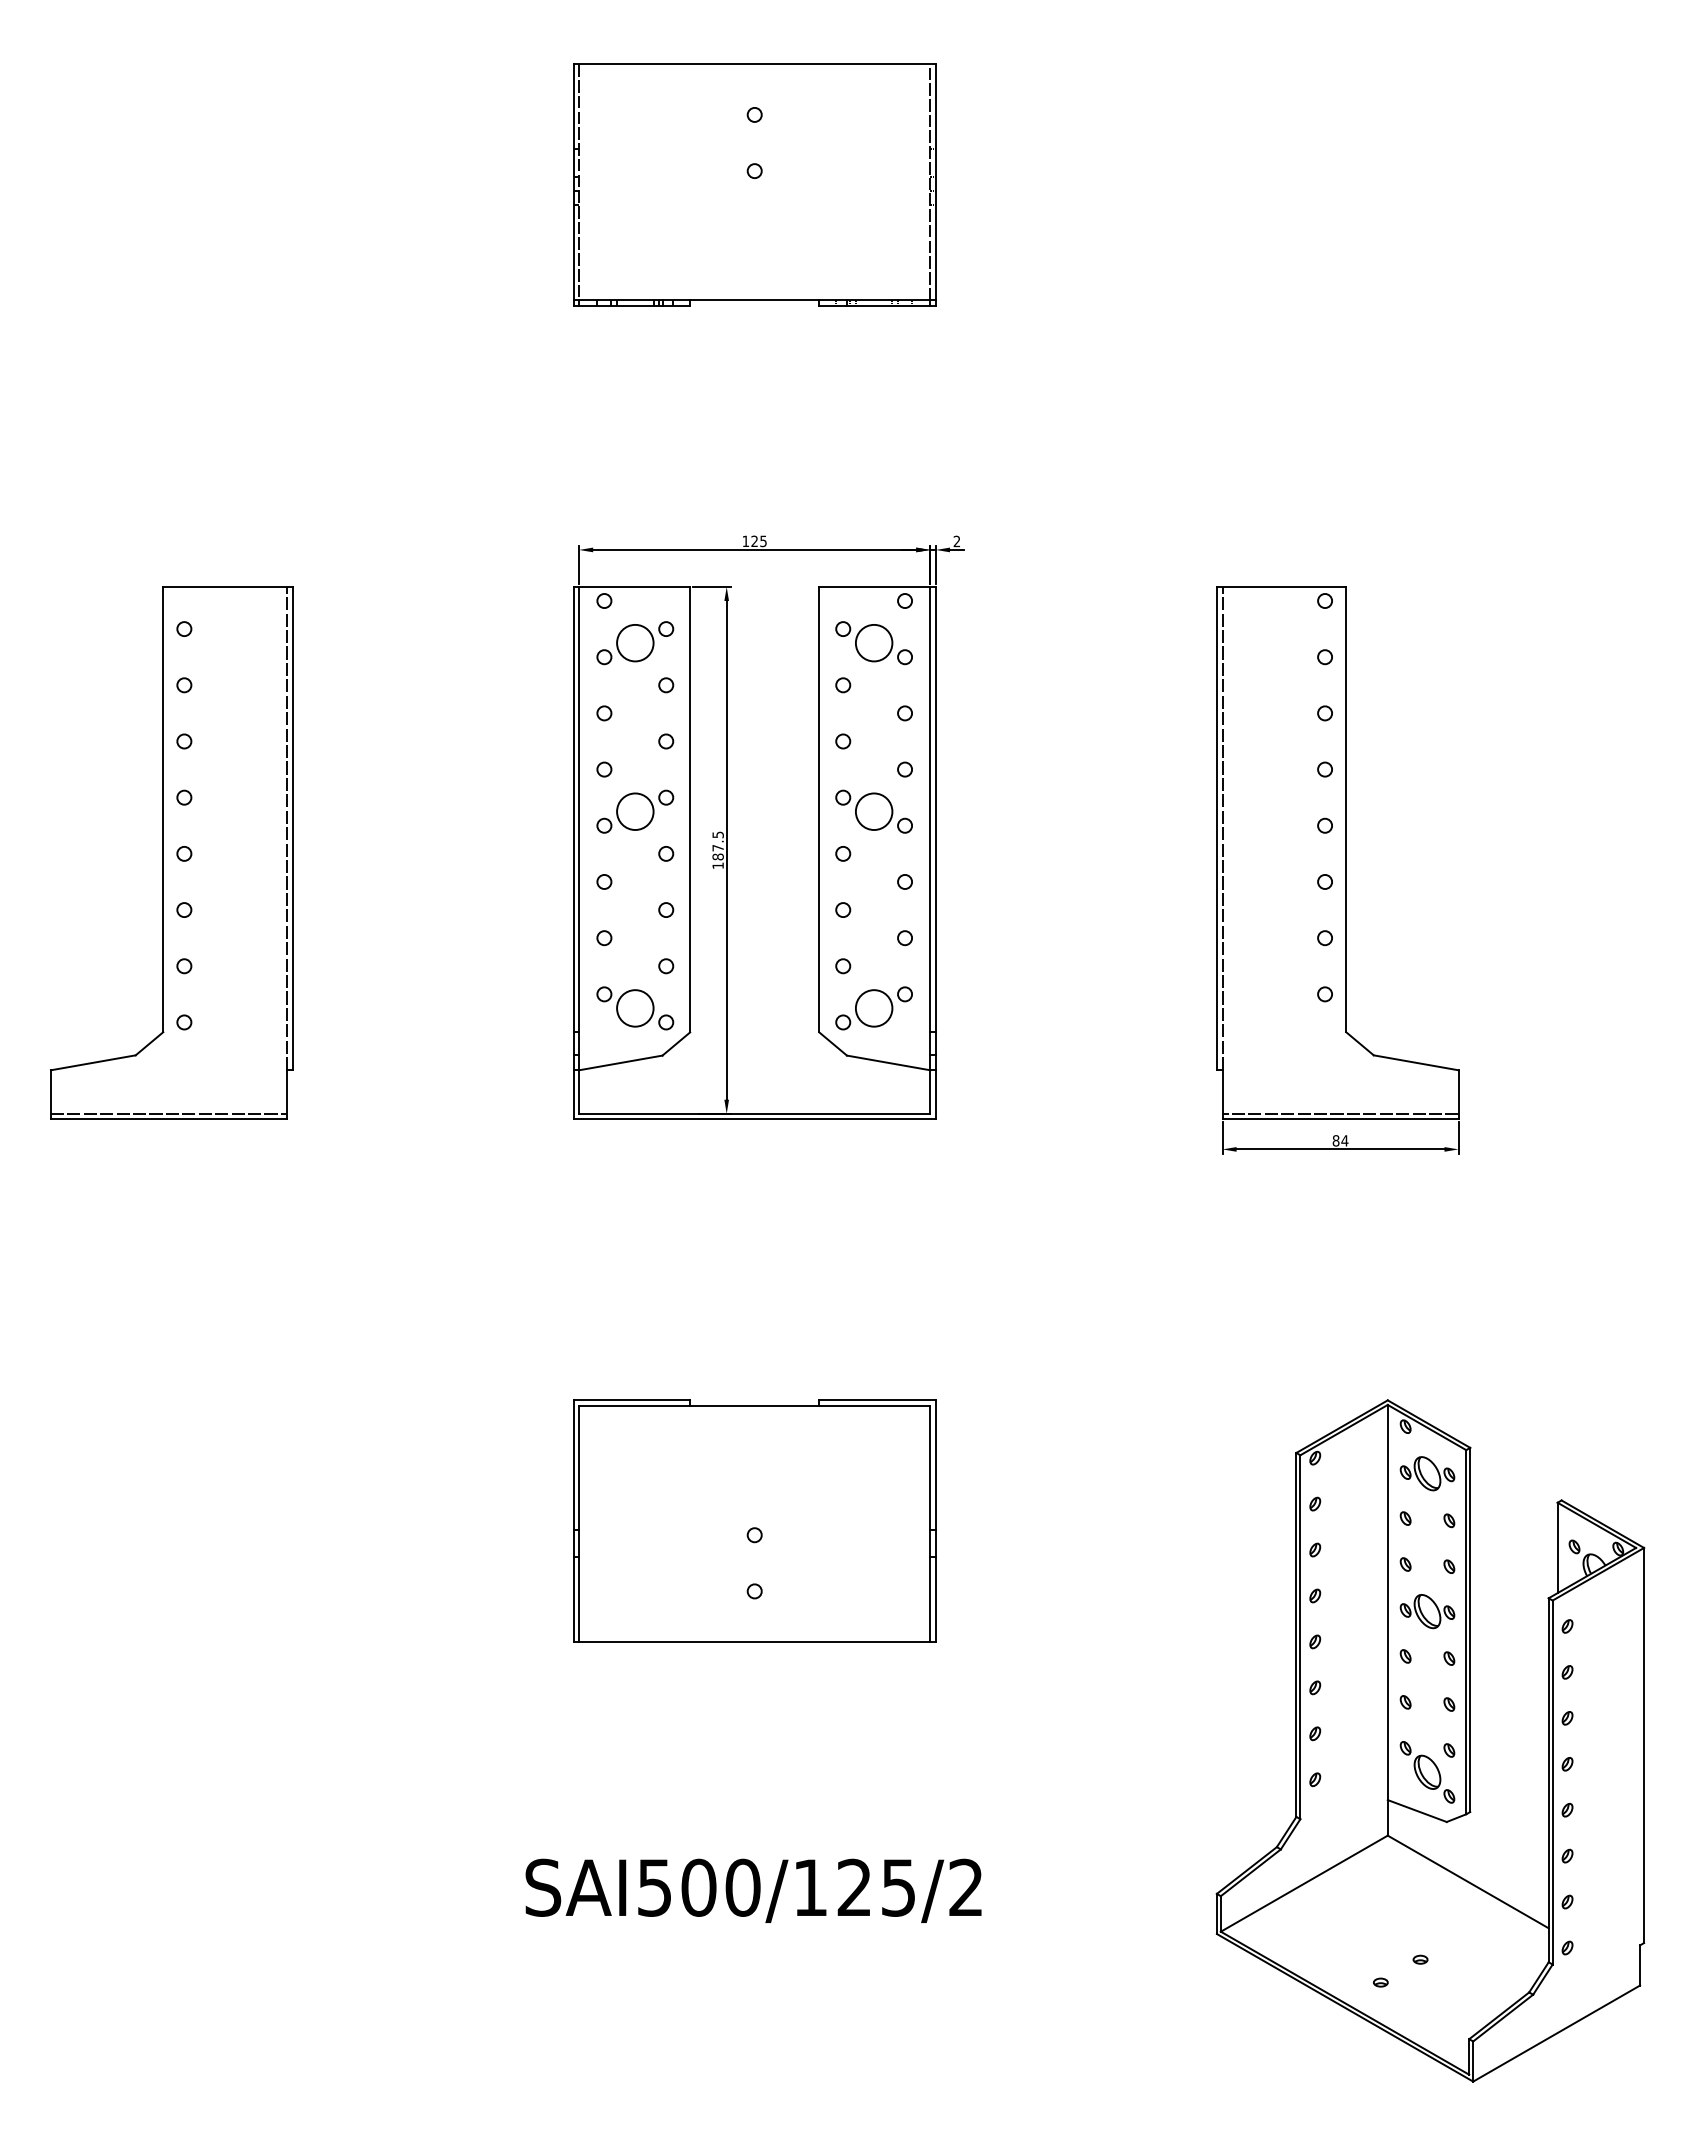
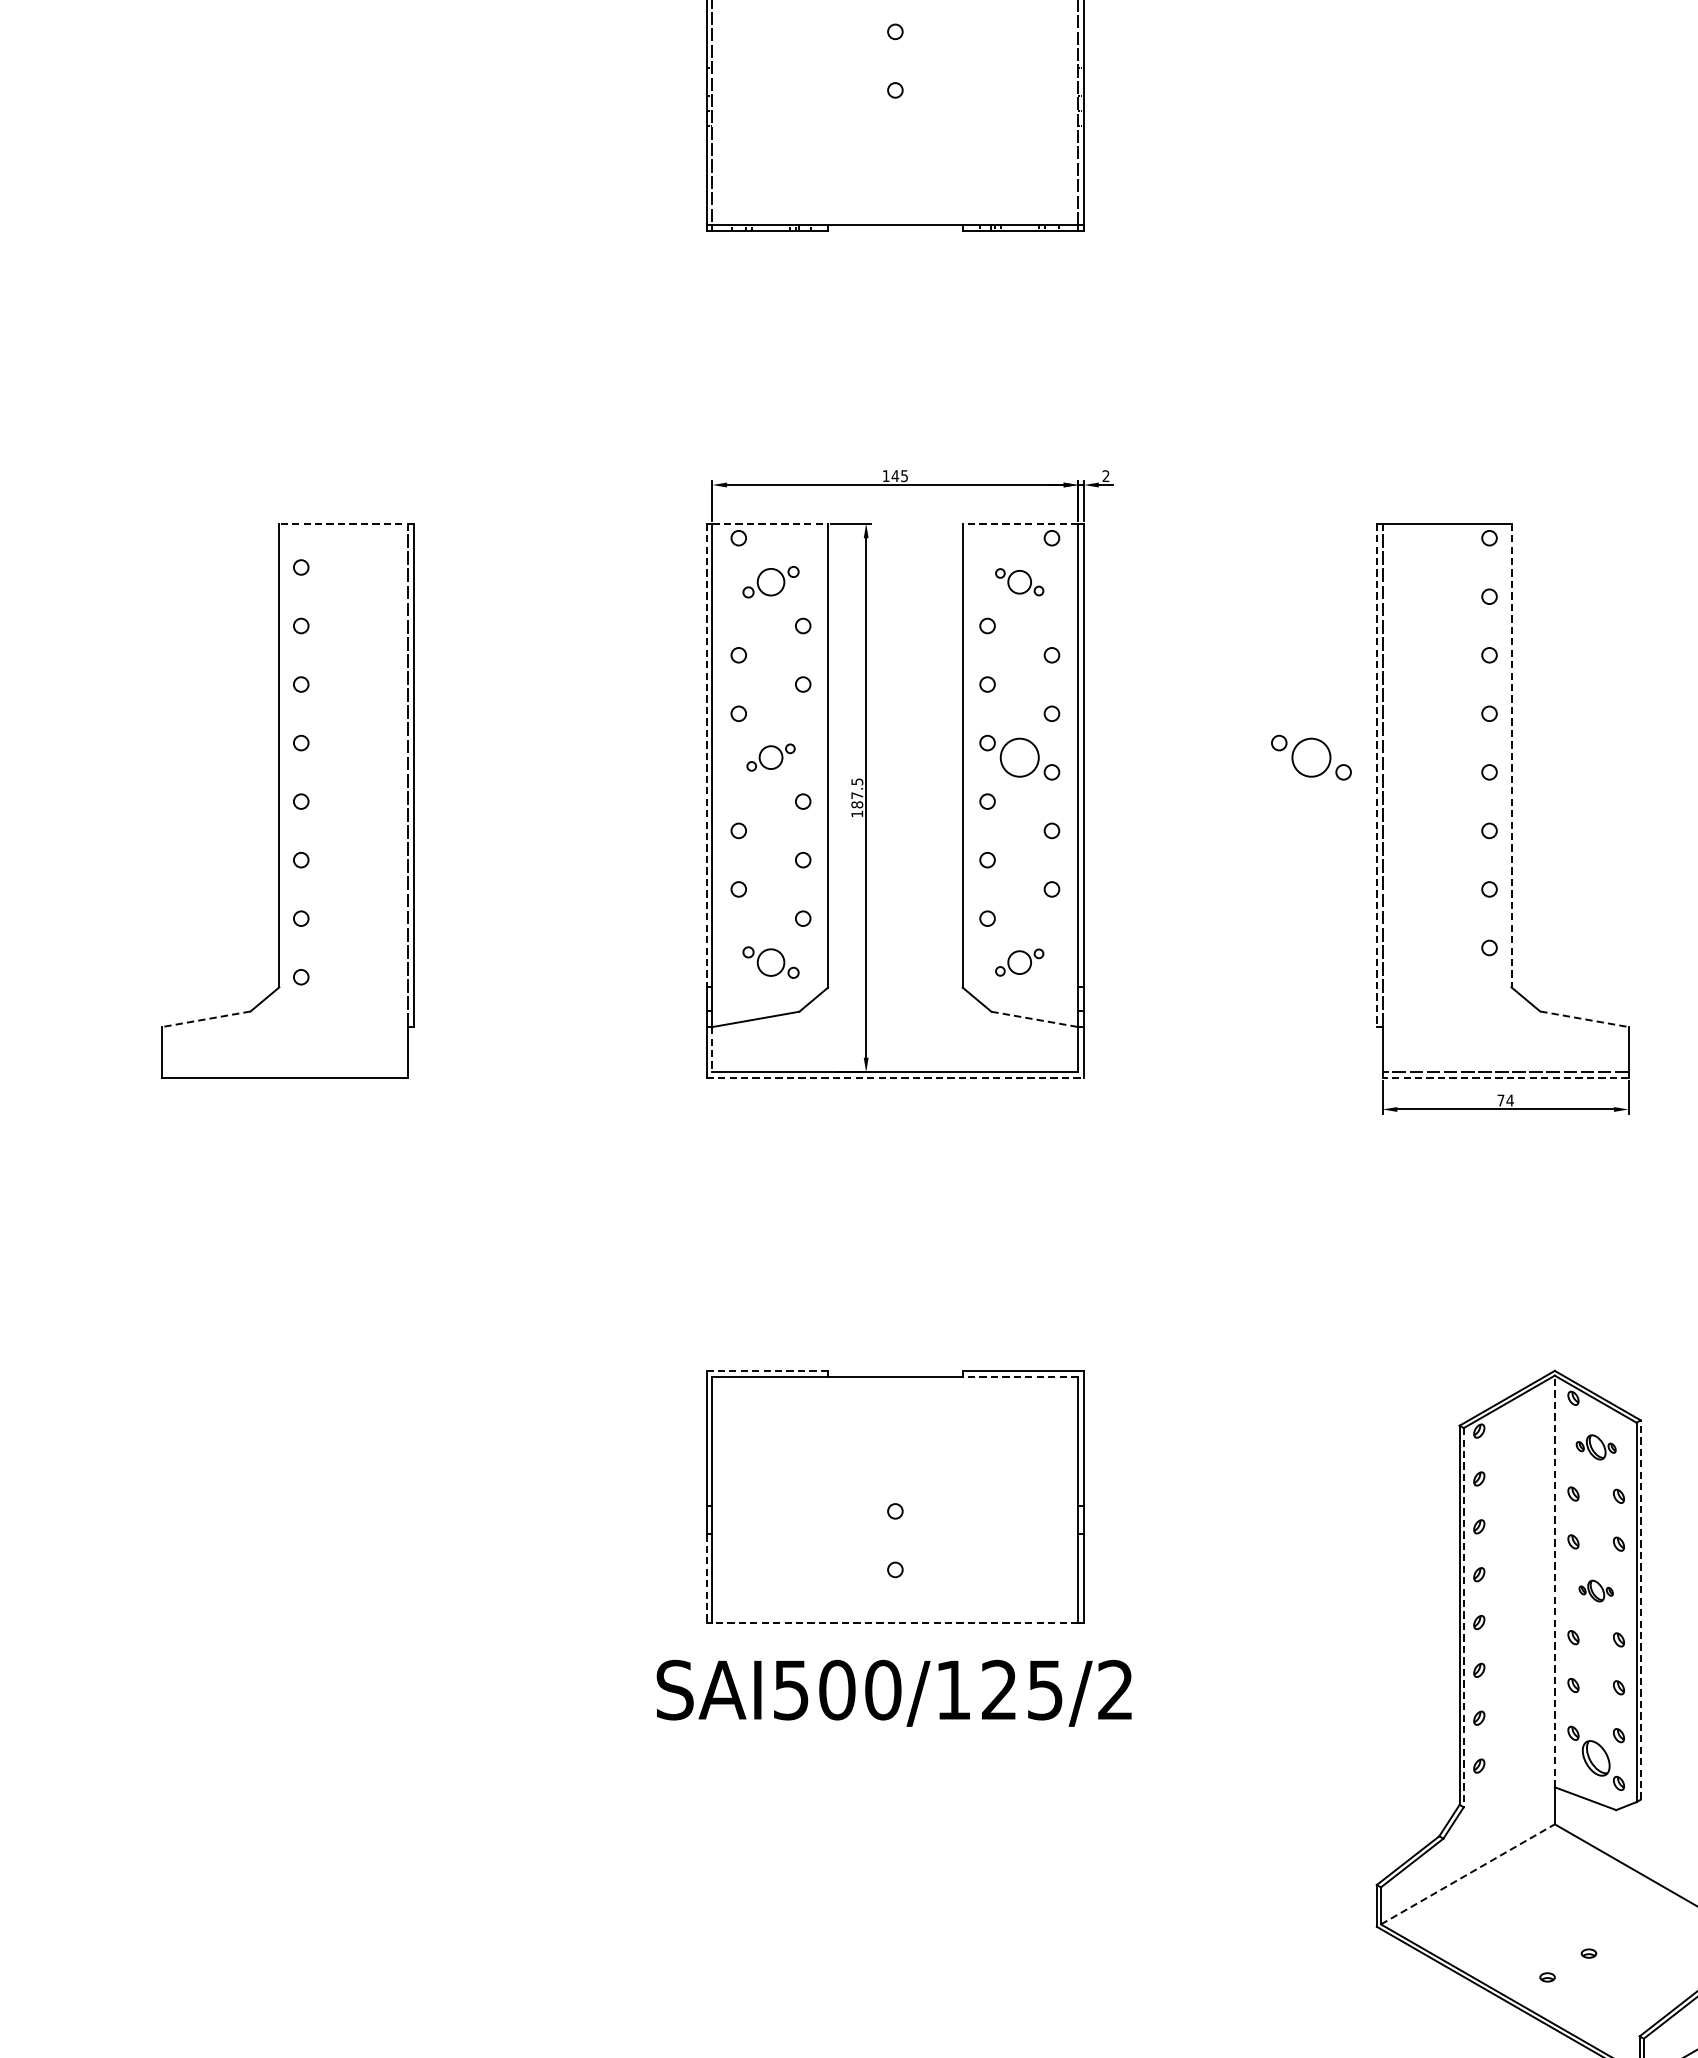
text: (754, 540) -> (895, 475), 125 -> 145
line: (227, 586) -> (346, 523), solid -> dashed
line: (635, 586) -> (771, 523), solid -> dashed
line: (874, 586) -> (1020, 523), solid -> dashed
part: (635, 643) -> (771, 582), size x0.7
part: (873, 643) -> (1019, 582), size x0.6
line: (573, 809) -> (706, 755), solid -> dashed
line: (1346, 809) -> (1511, 755), solid -> dashed
part: (635, 811) -> (771, 757), size x0.6
part: (1153, 811) -> (1310, 757), added
line: (1216, 828) -> (1376, 775), solid -> dashed
part: (635, 1008) -> (771, 962), size x0.7
part: (873, 1008) -> (1019, 962), size x0.6
line: (92, 1062) -> (205, 1018), solid -> dashed
line: (1416, 1062) -> (1584, 1018), solid -> dashed
line: (889, 1063) -> (1035, 1019), solid -> dashed
line: (579, 1092) -> (712, 1050), solid -> dashed
line: (168, 1113) -> (284, 1072), removed
line: (755, 1119) -> (896, 1078), solid -> dashed
line: (1340, 1119) -> (1505, 1078), solid -> dashed
text: (1335, 1140) -> (1500, 1100), 84 -> 74
line: (631, 1400) -> (767, 1371), solid -> dashed
line: (874, 1405) -> (1020, 1376), solid -> dashed
part: (1427, 1473) -> (1596, 1447), size x0.7
line: (573, 1600) -> (706, 1579), solid -> dashed
line: (1387, 1602) -> (1554, 1581), solid -> dashed
part: (1427, 1611) -> (1596, 1590), size x0.6
line: (1470, 1629) -> (1641, 1609), solid -> dashed
line: (1300, 1637) -> (1463, 1617), solid -> dashed
line: (754, 1641) -> (895, 1622), solid -> dashed
line: (1304, 1883) -> (1468, 1874), solid -> dashed
text: (753, 1890) -> (894, 1692), moved

